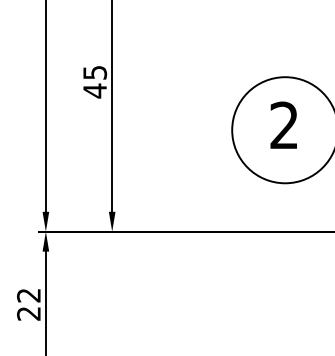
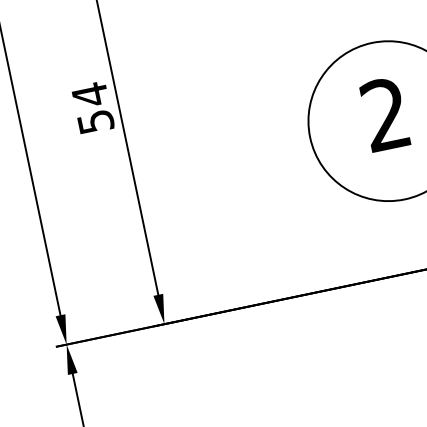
text: (95, 81) -> (93, 107), 45 -> 54

